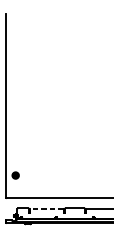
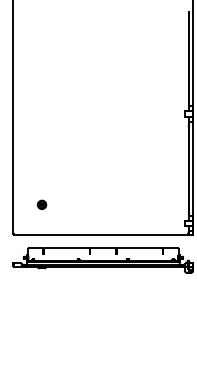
part: (15, 175) -> (41, 204), moved
line: (46, 208) -> (66, 248), dashed -> solid

